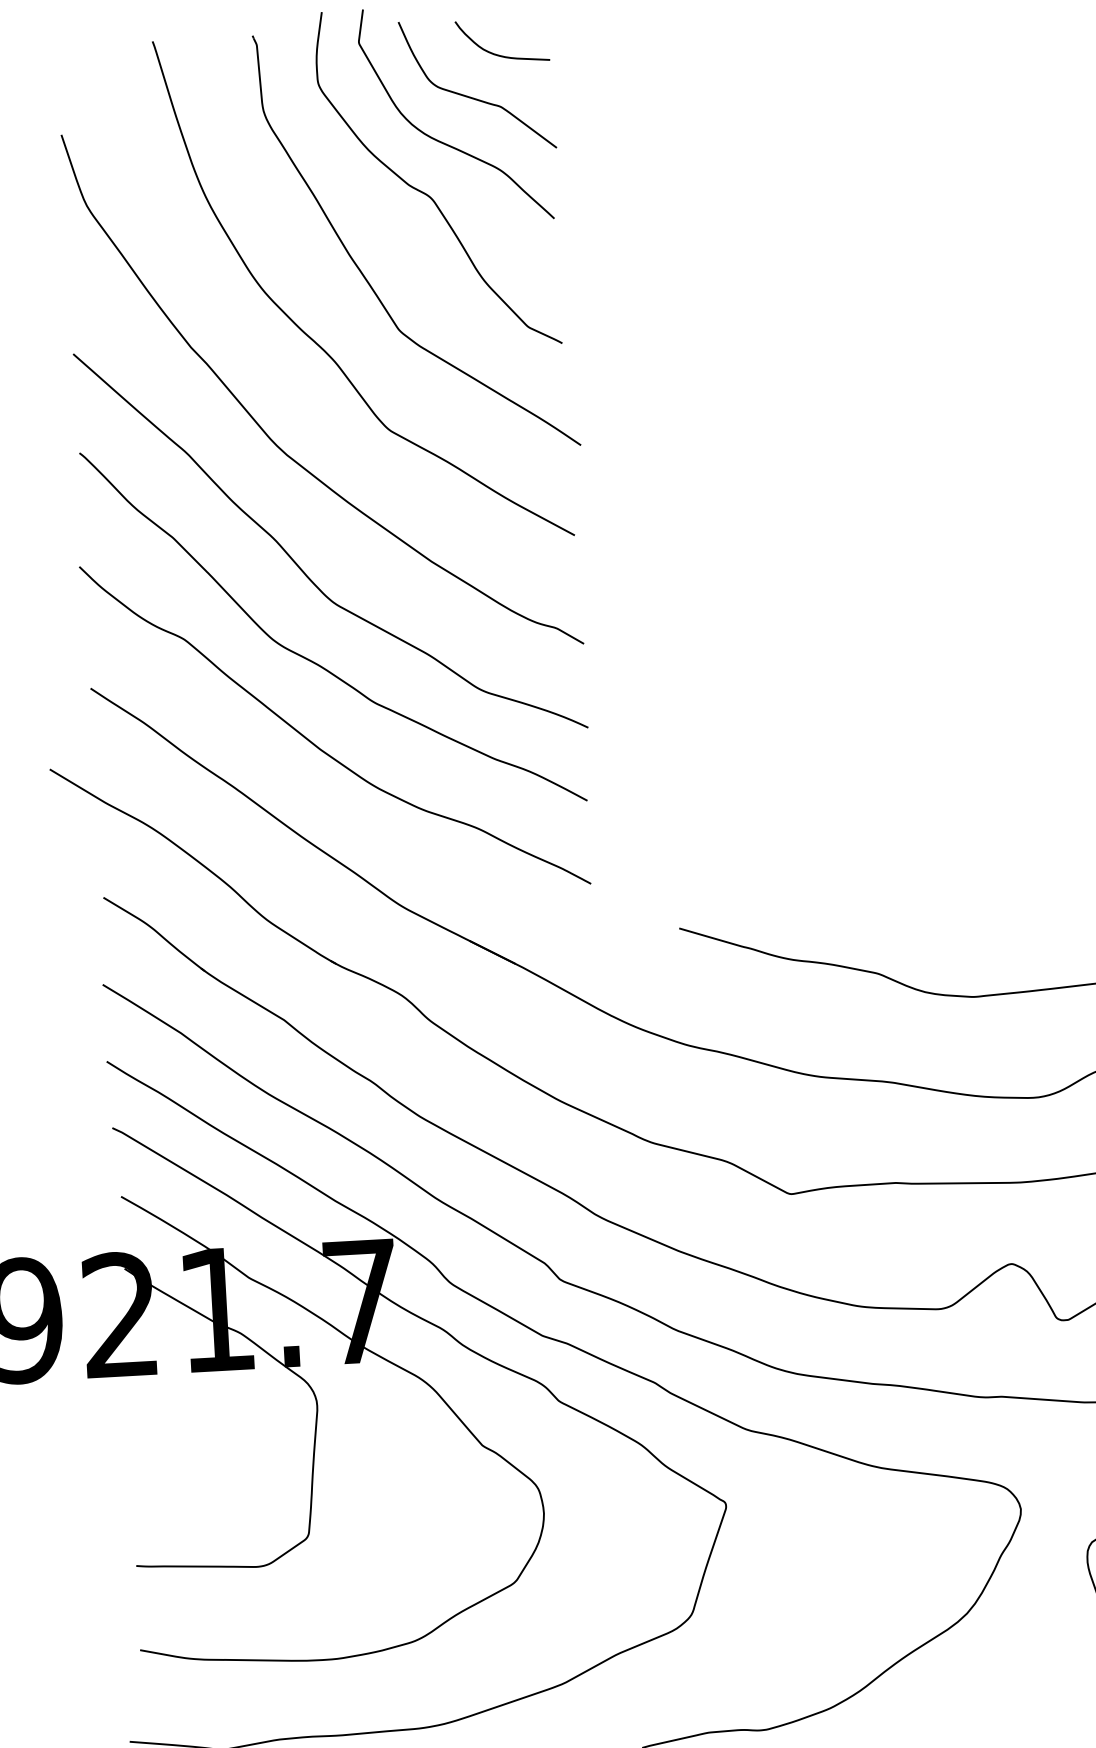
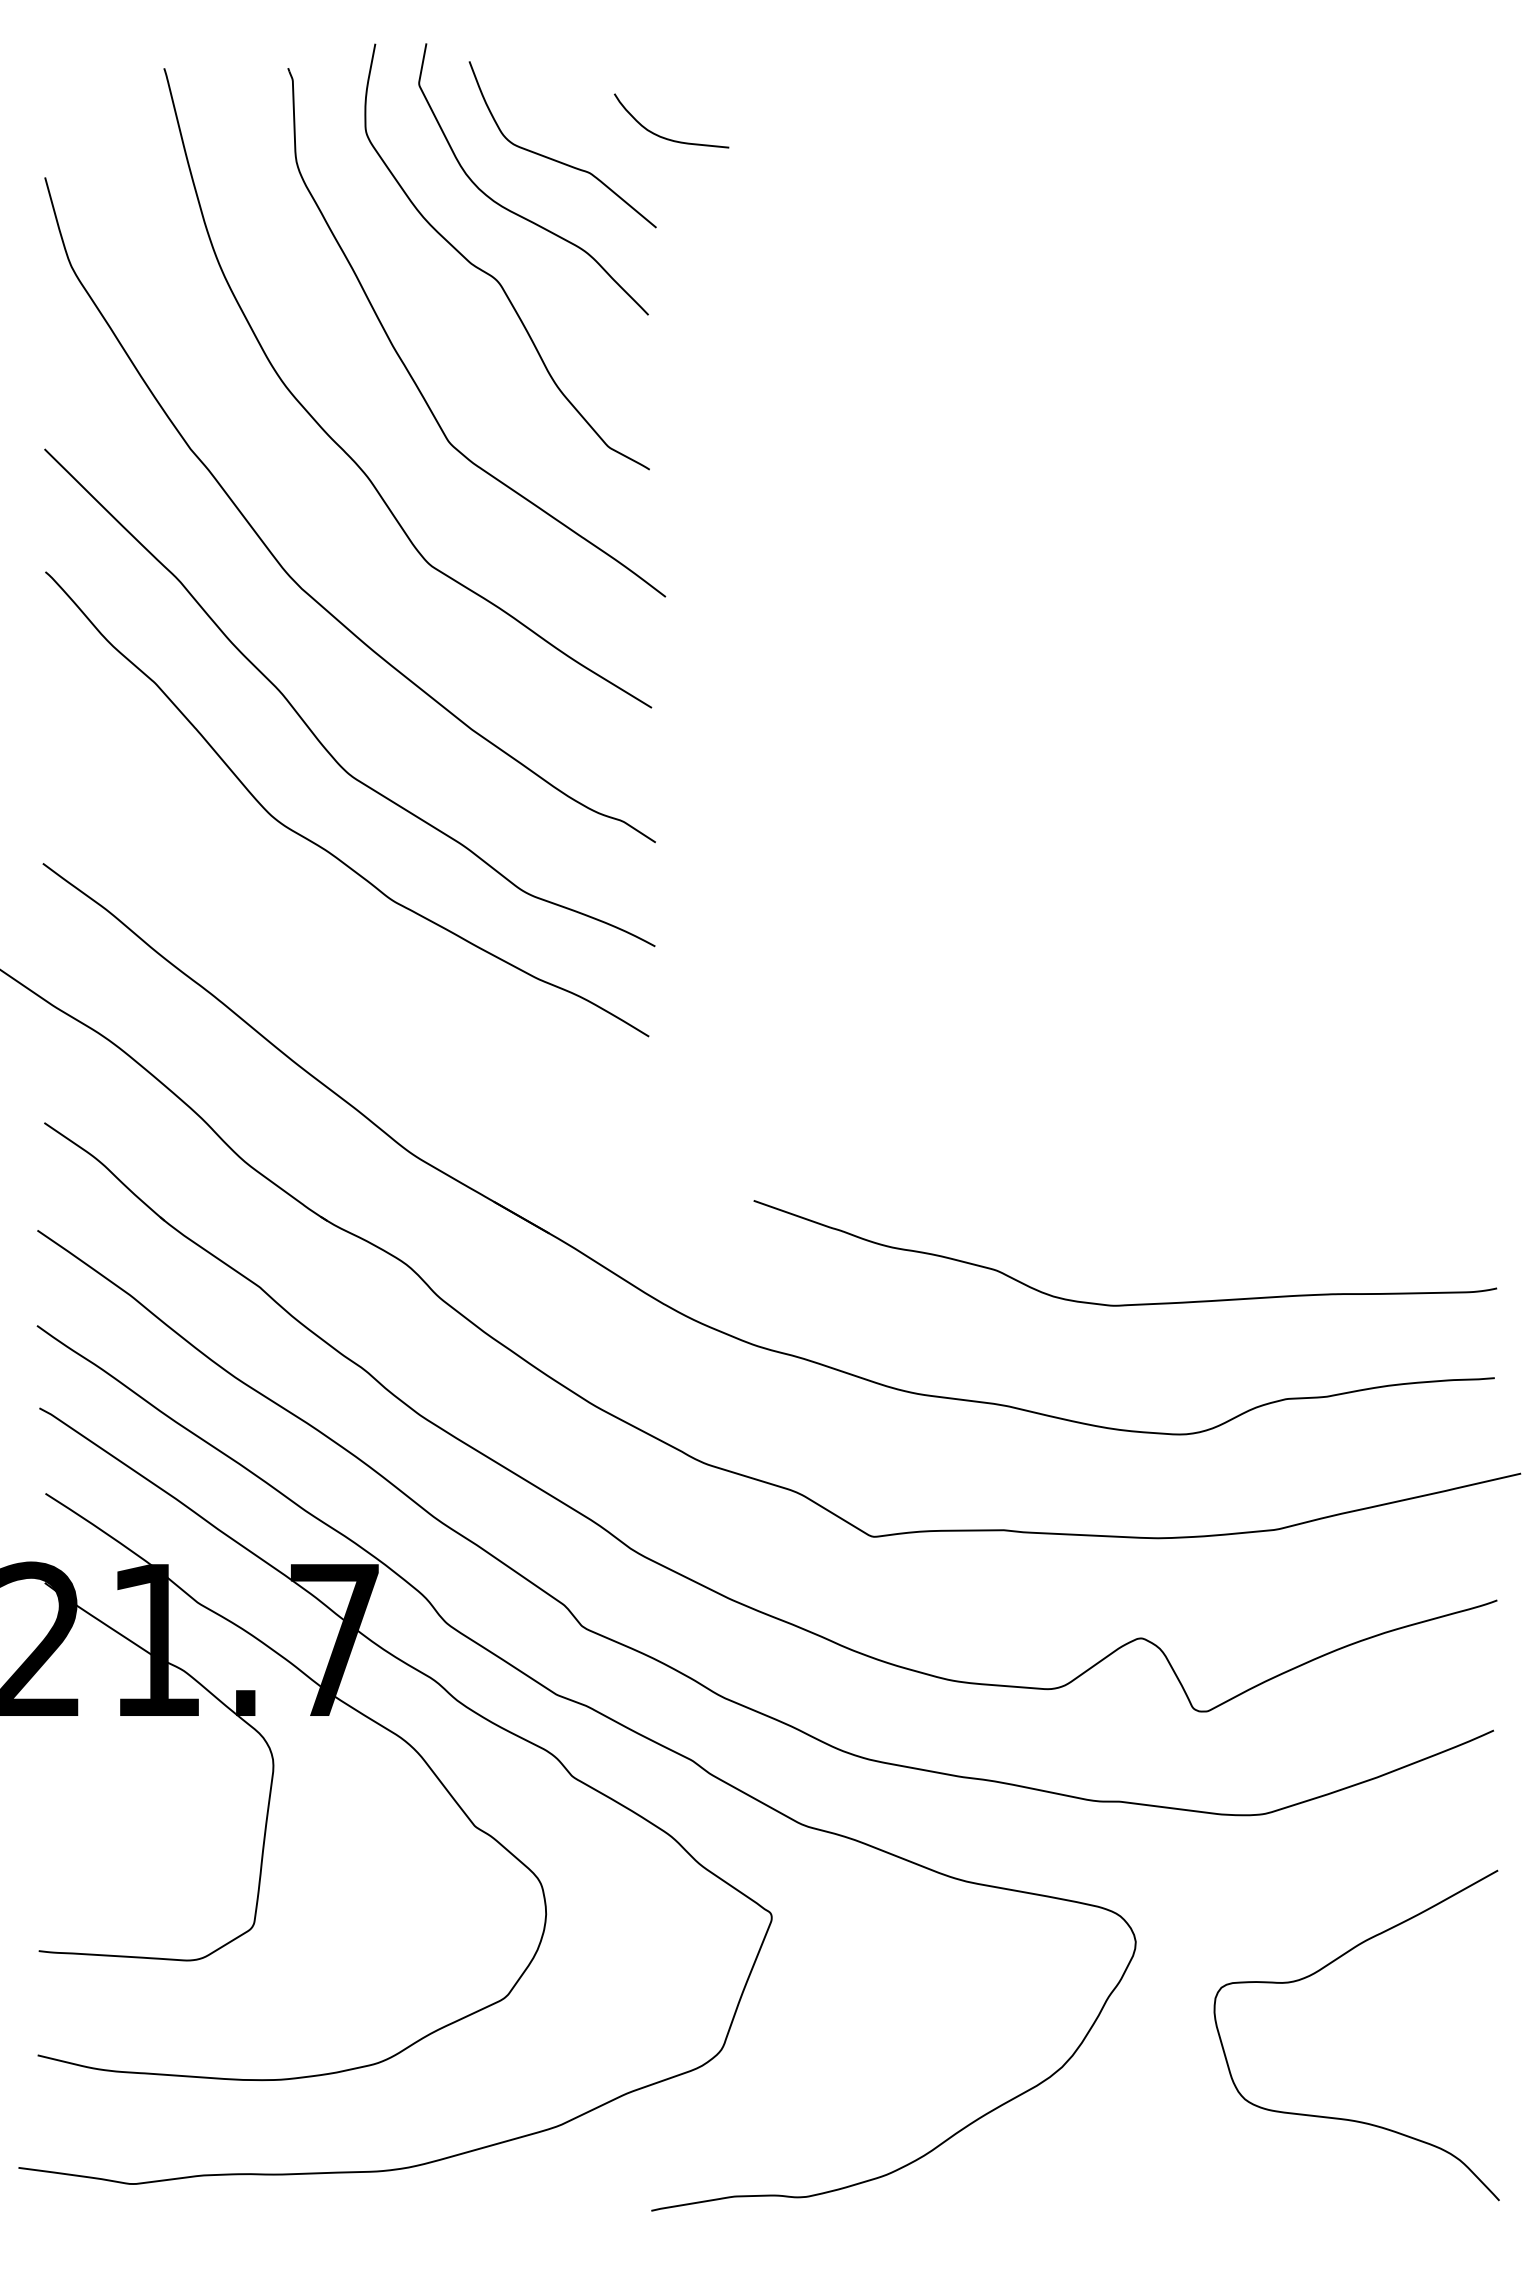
curve: (496, 53) -> (663, 136), moved
curve: (316, 745) -> (318, 949), removed

